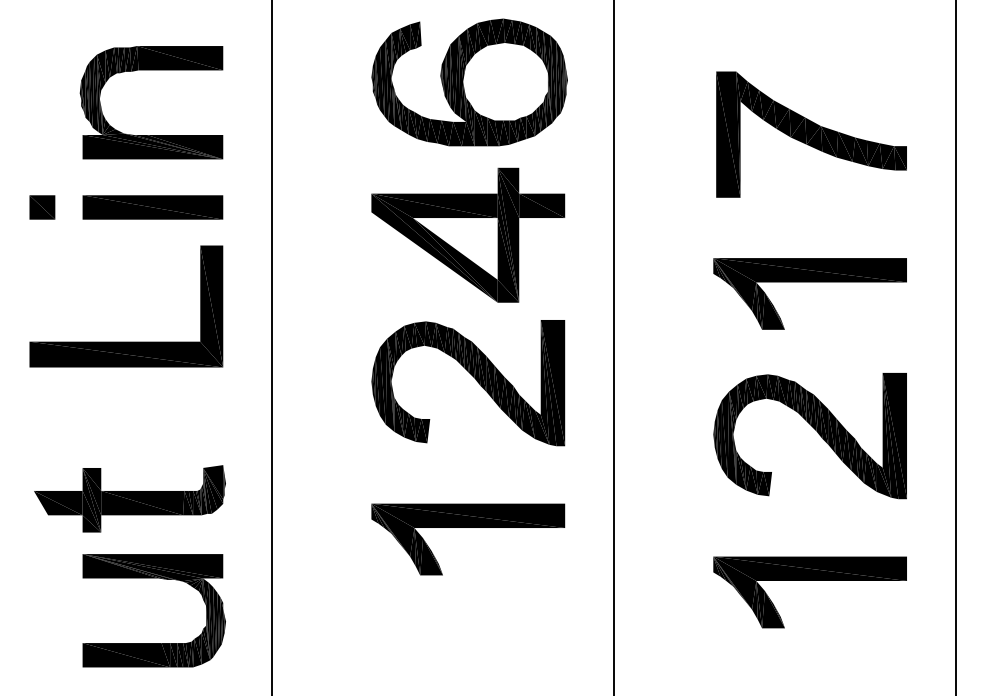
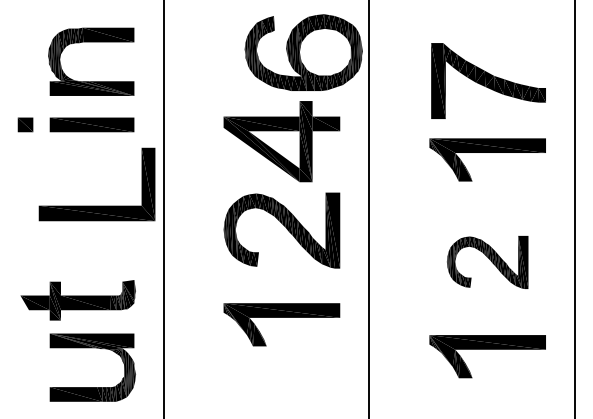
part: (469, 82) -> (303, 52), moved
part: (809, 281) -> (487, 152), moved
part: (125, 341) -> (96, 205), moved
part: (809, 436) -> (487, 262), size x0.7

